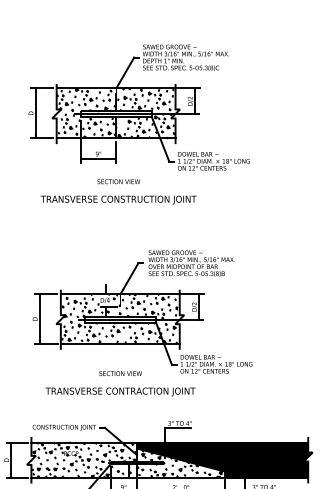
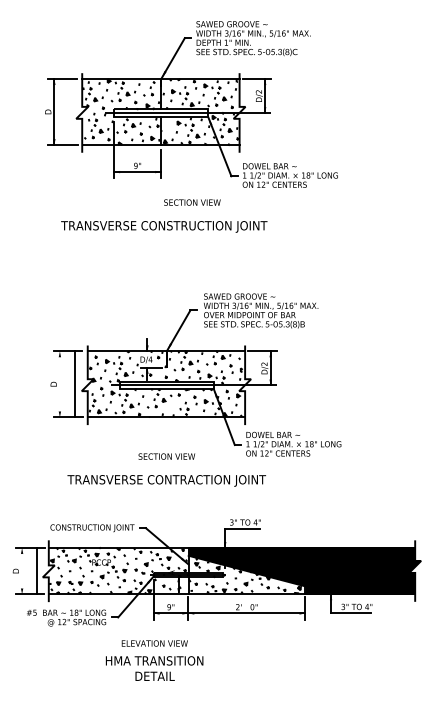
text: (118, 181) -> (192, 202), moved
line: (39, 319) -> (74, 384), moved
line: (11, 460) -> (37, 571), moved

